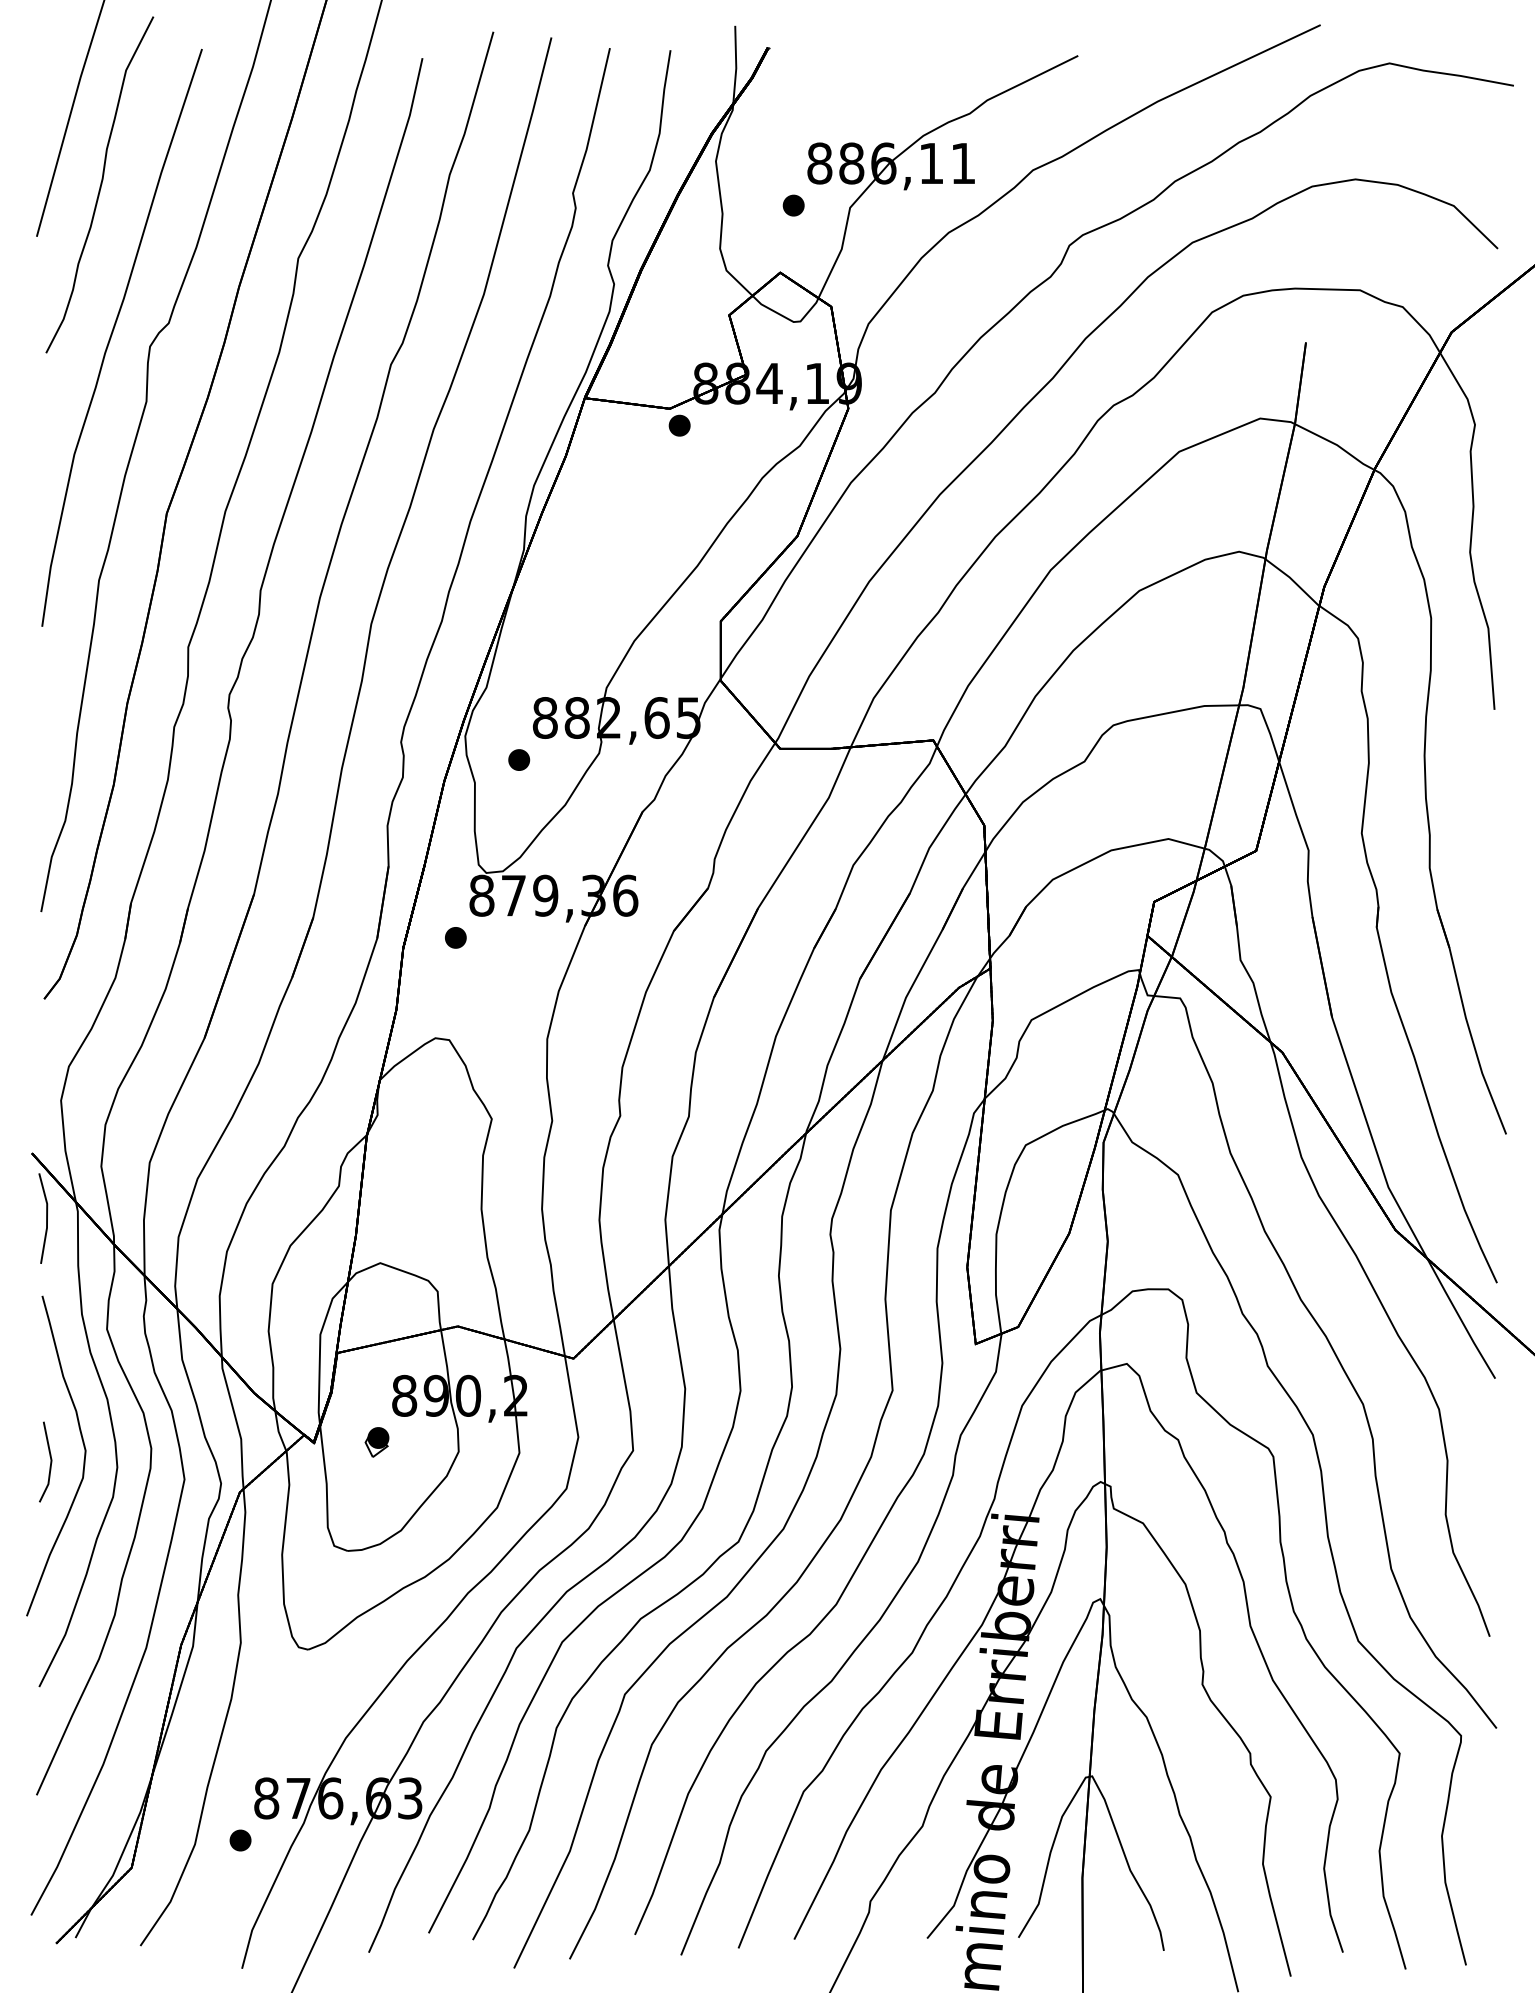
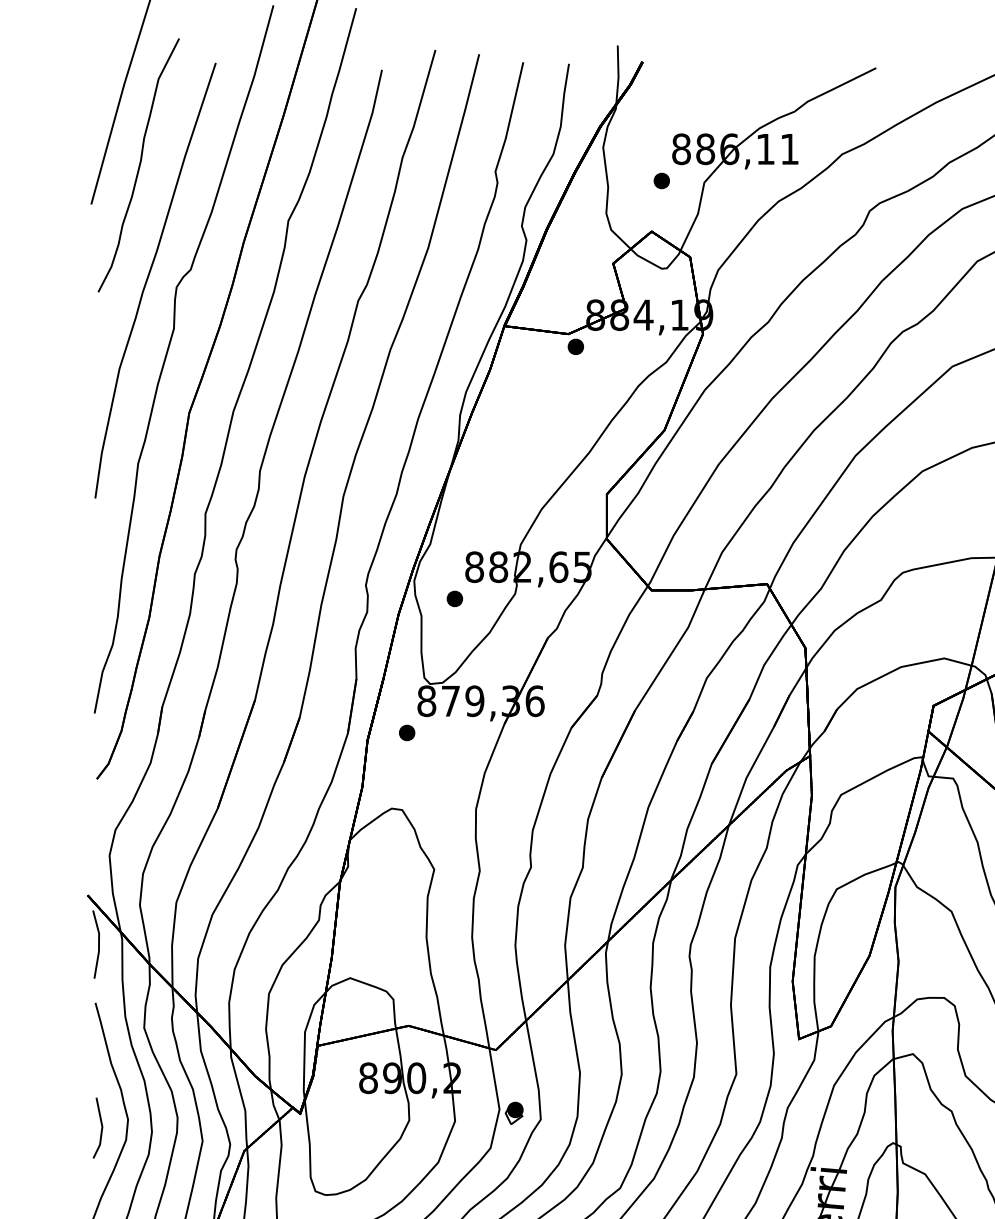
part: (376, 1442) -> (513, 1113), moved

